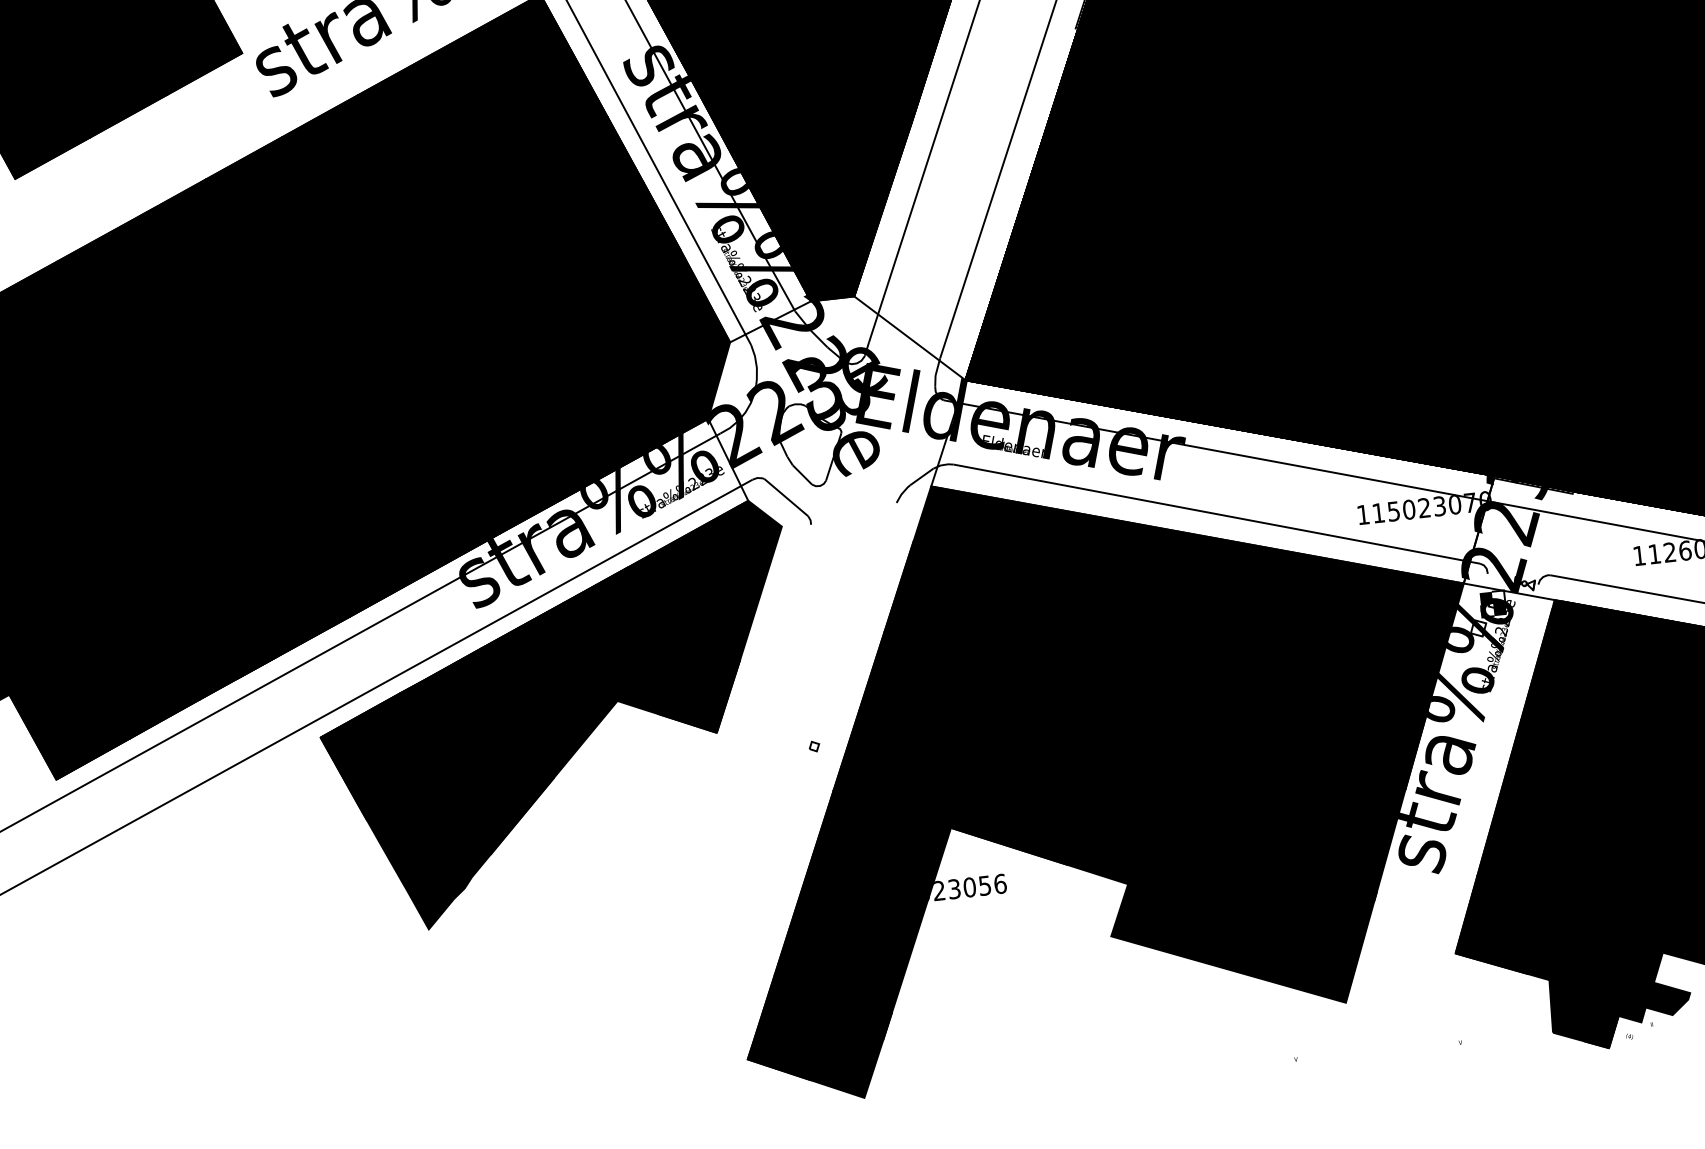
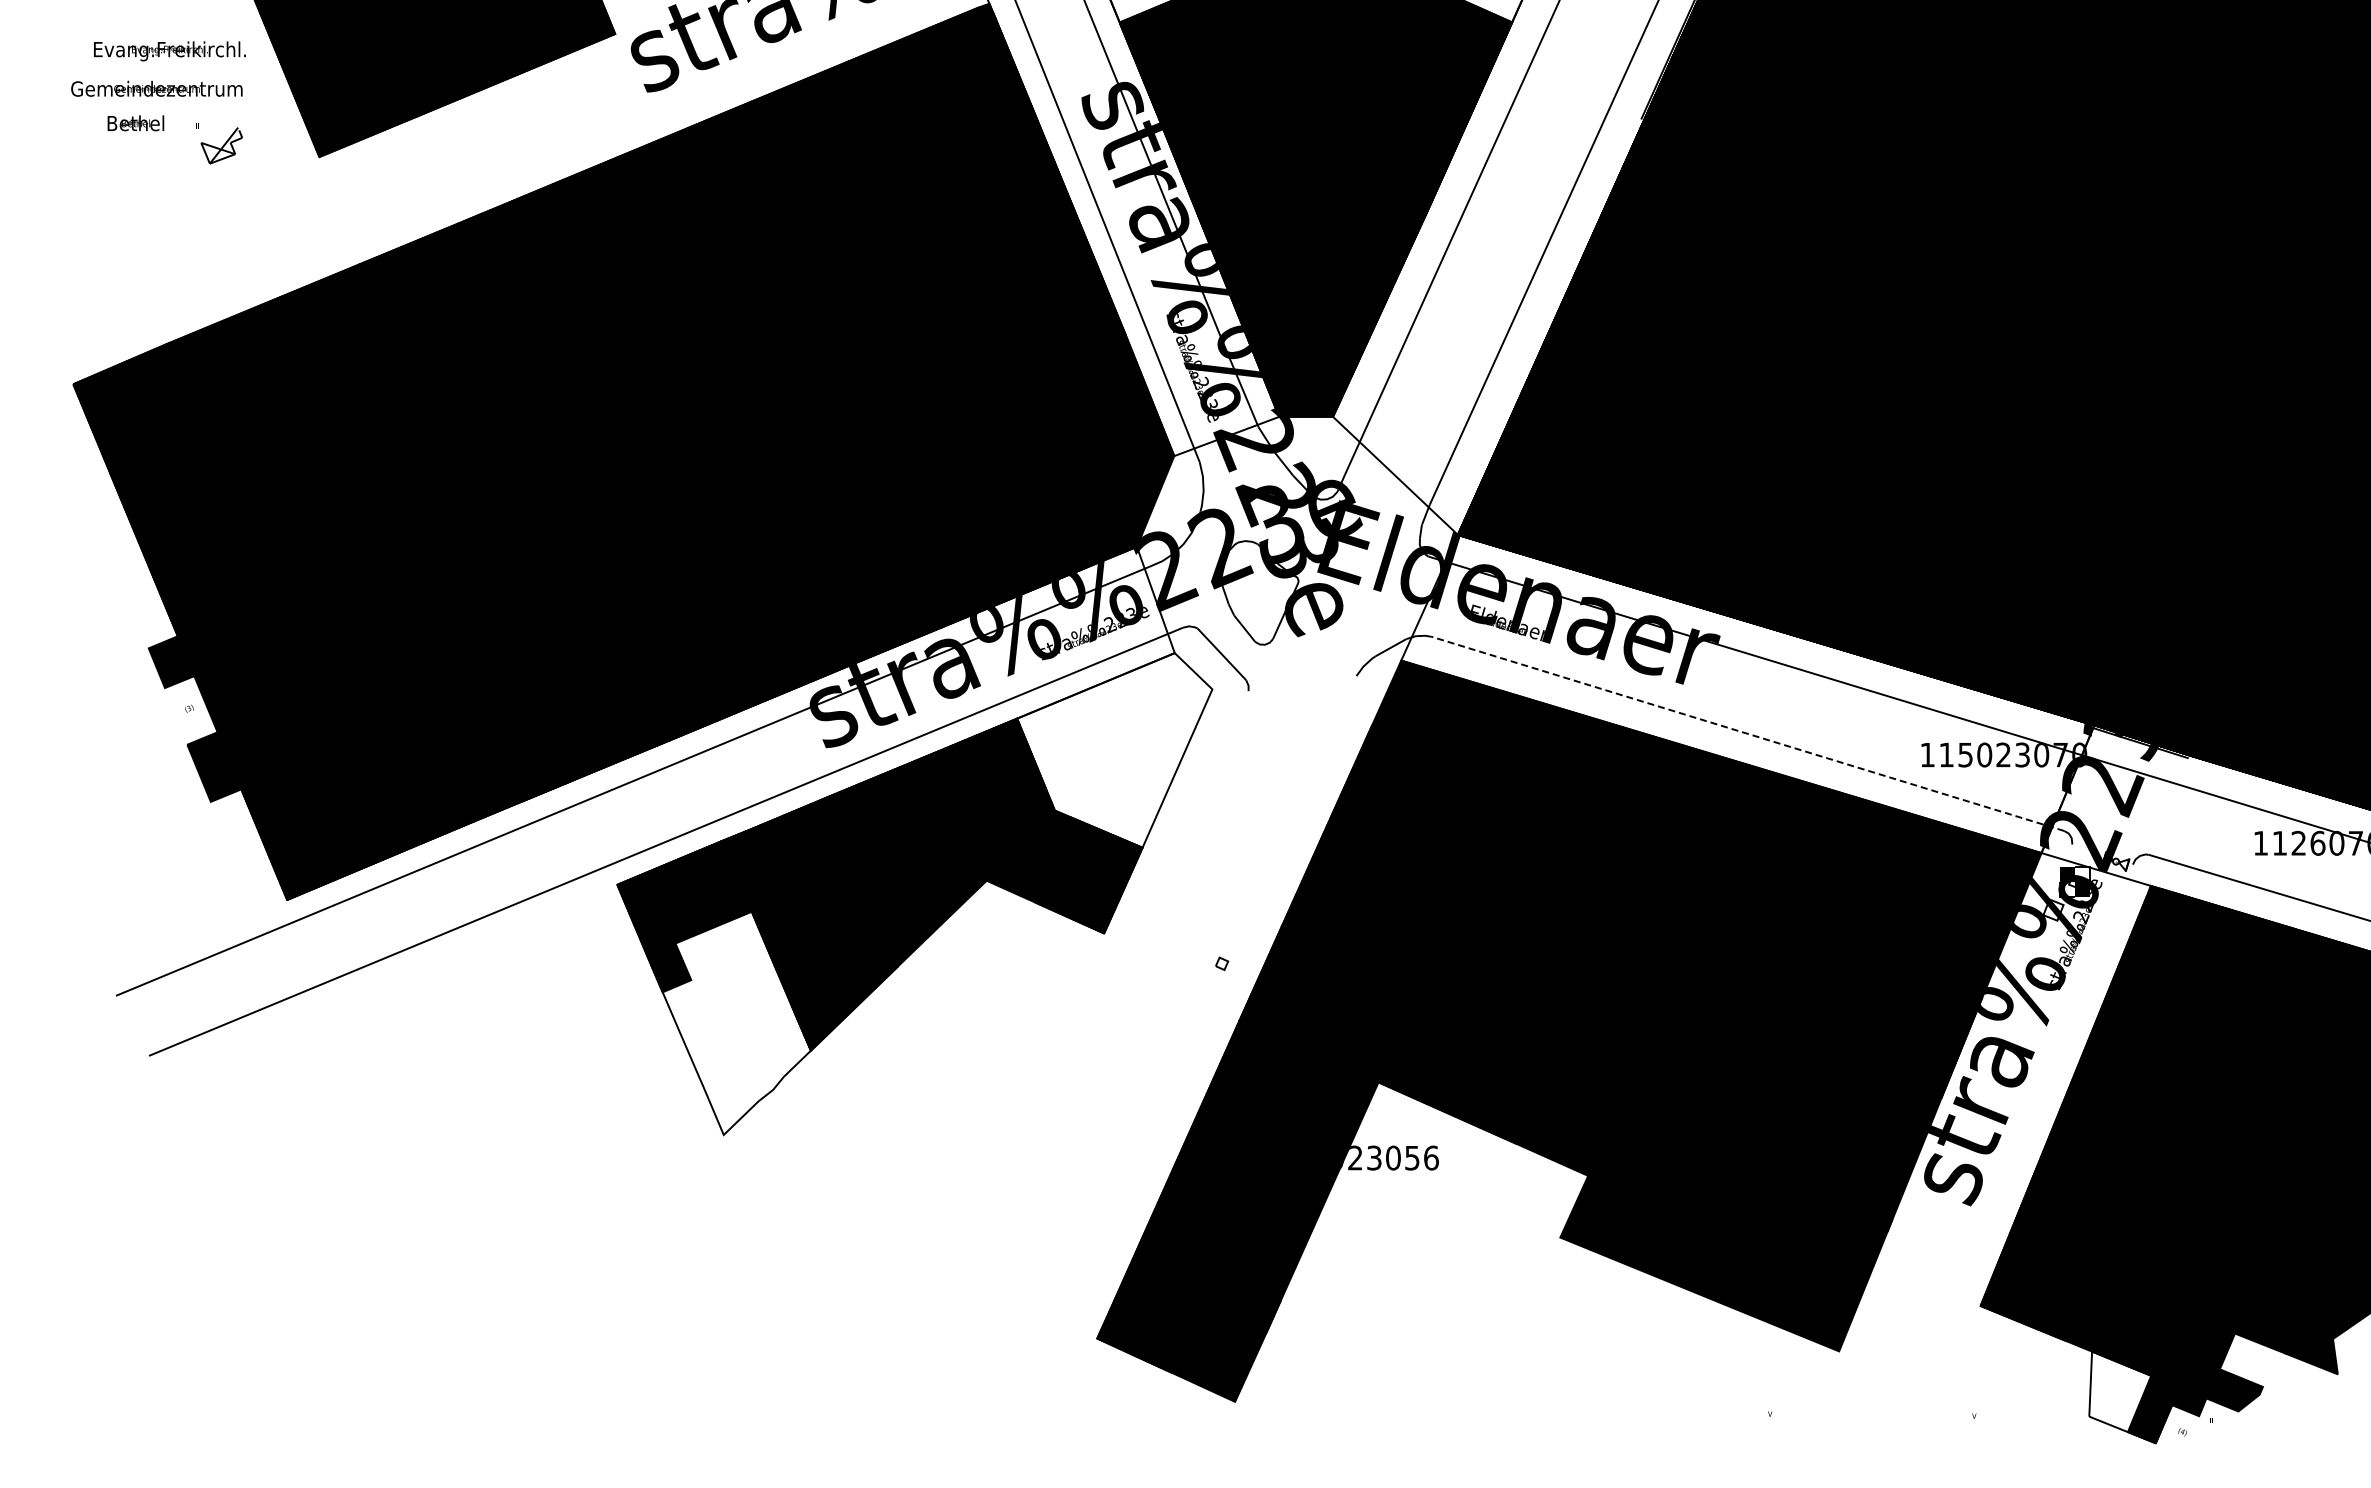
line: (1217, 513) -> (1748, 733), solid -> dashed
fill: (708, 584) -> (1114, 750), removed
fill: (407, 811) -> (713, 987), removed
fill: (1587, 1013) -> (2134, 1397), removed

